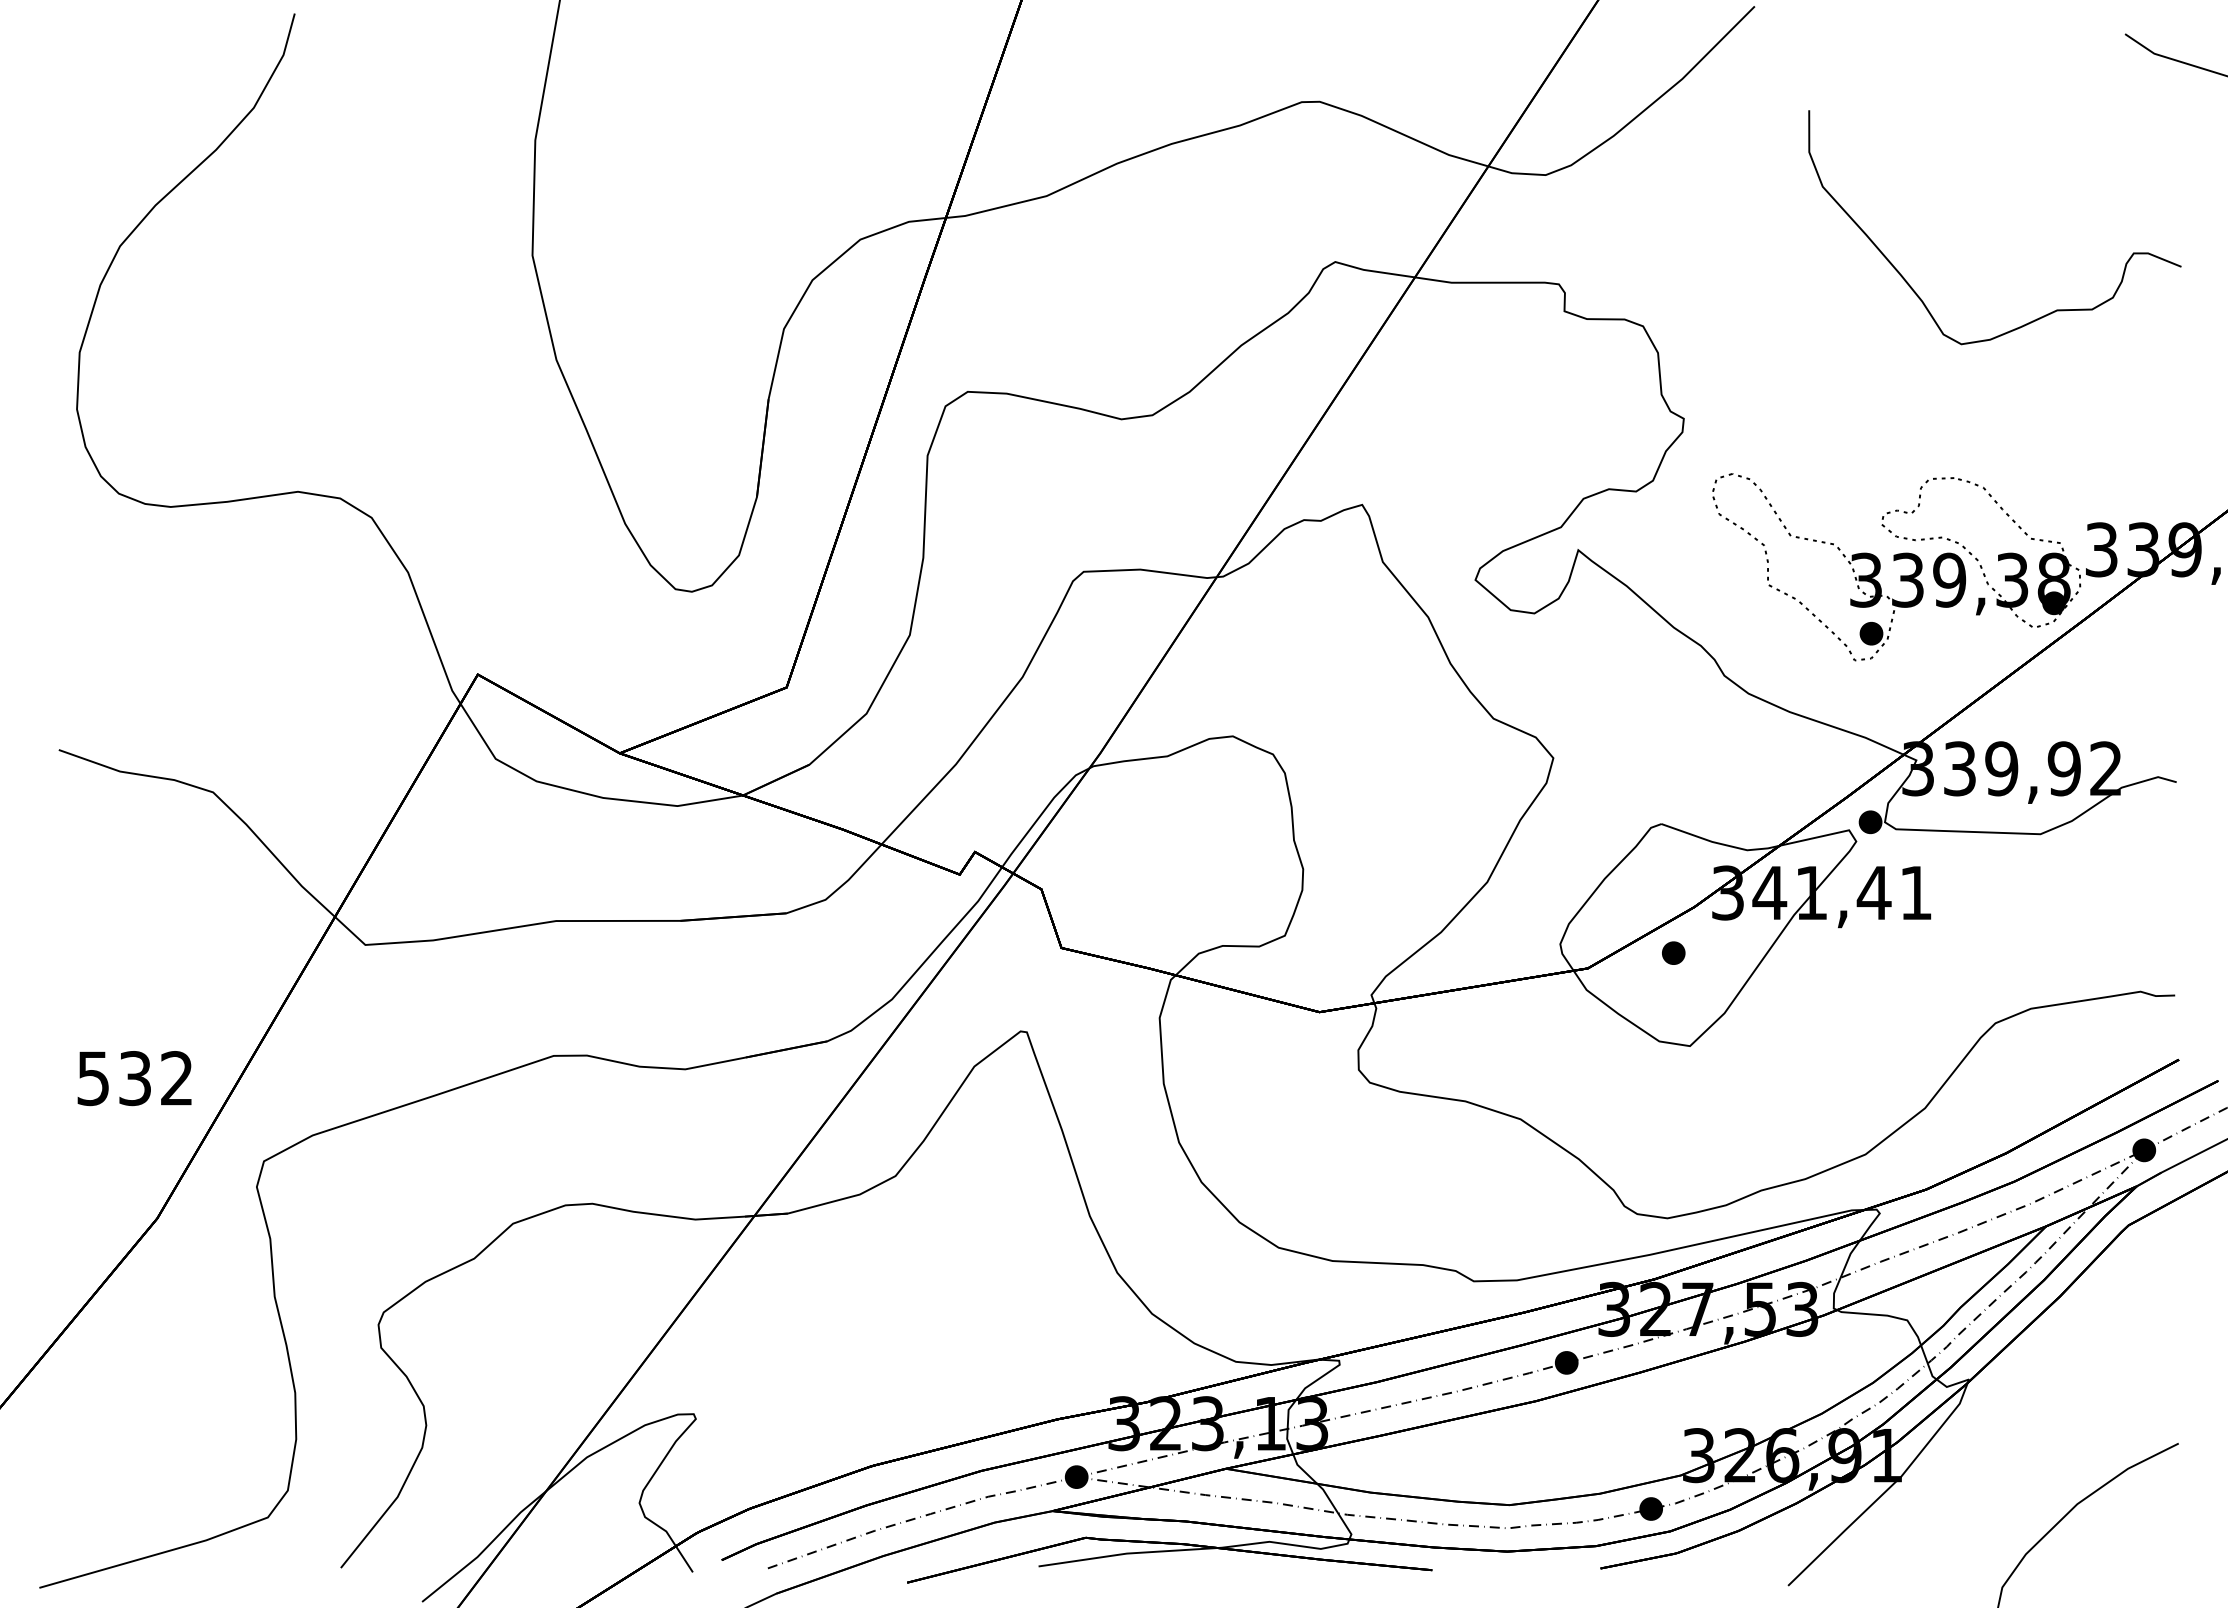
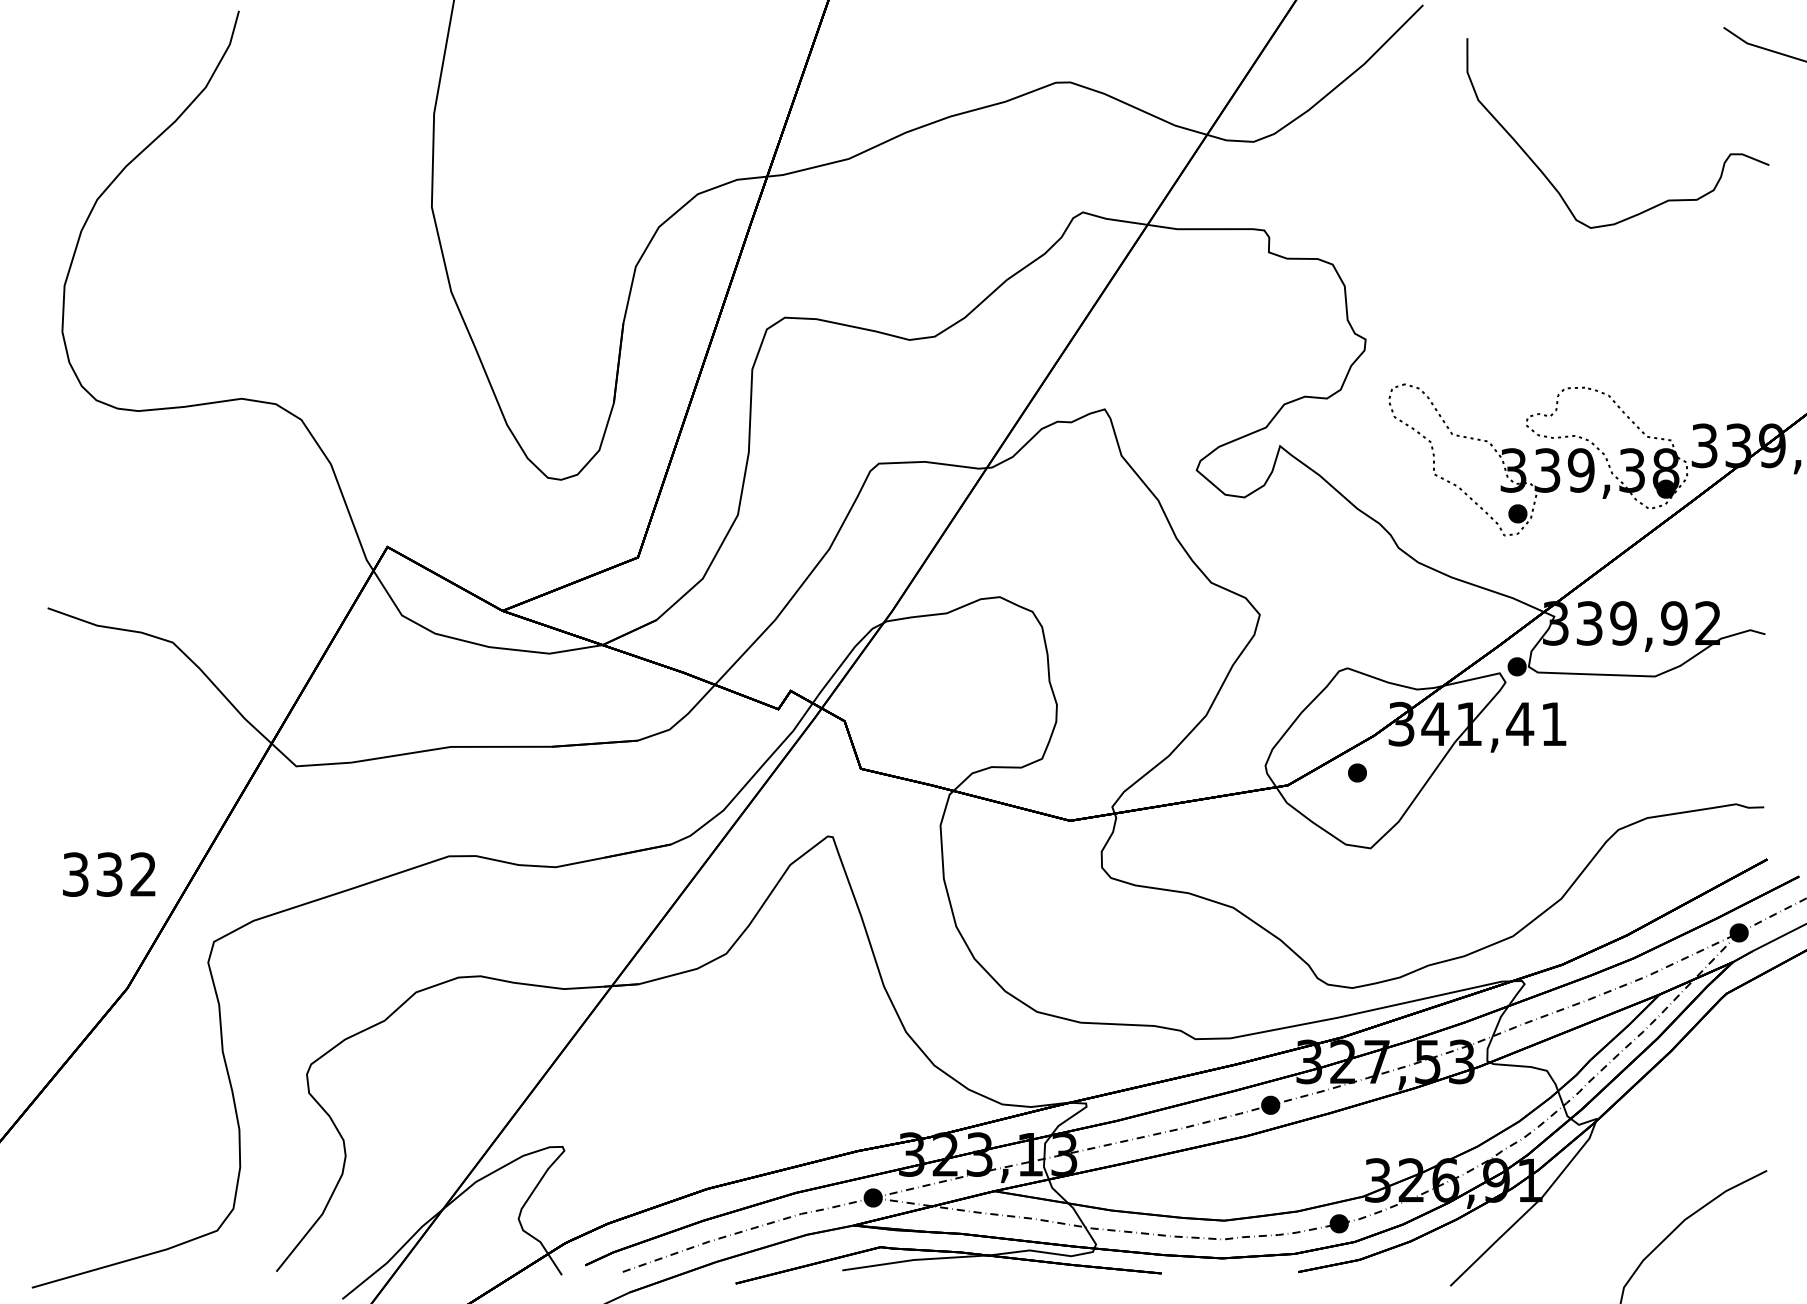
curve: (2036, 318) -> (1651, 207), moved
text: (93, 1078) -> (75, 874), 532 -> 332

